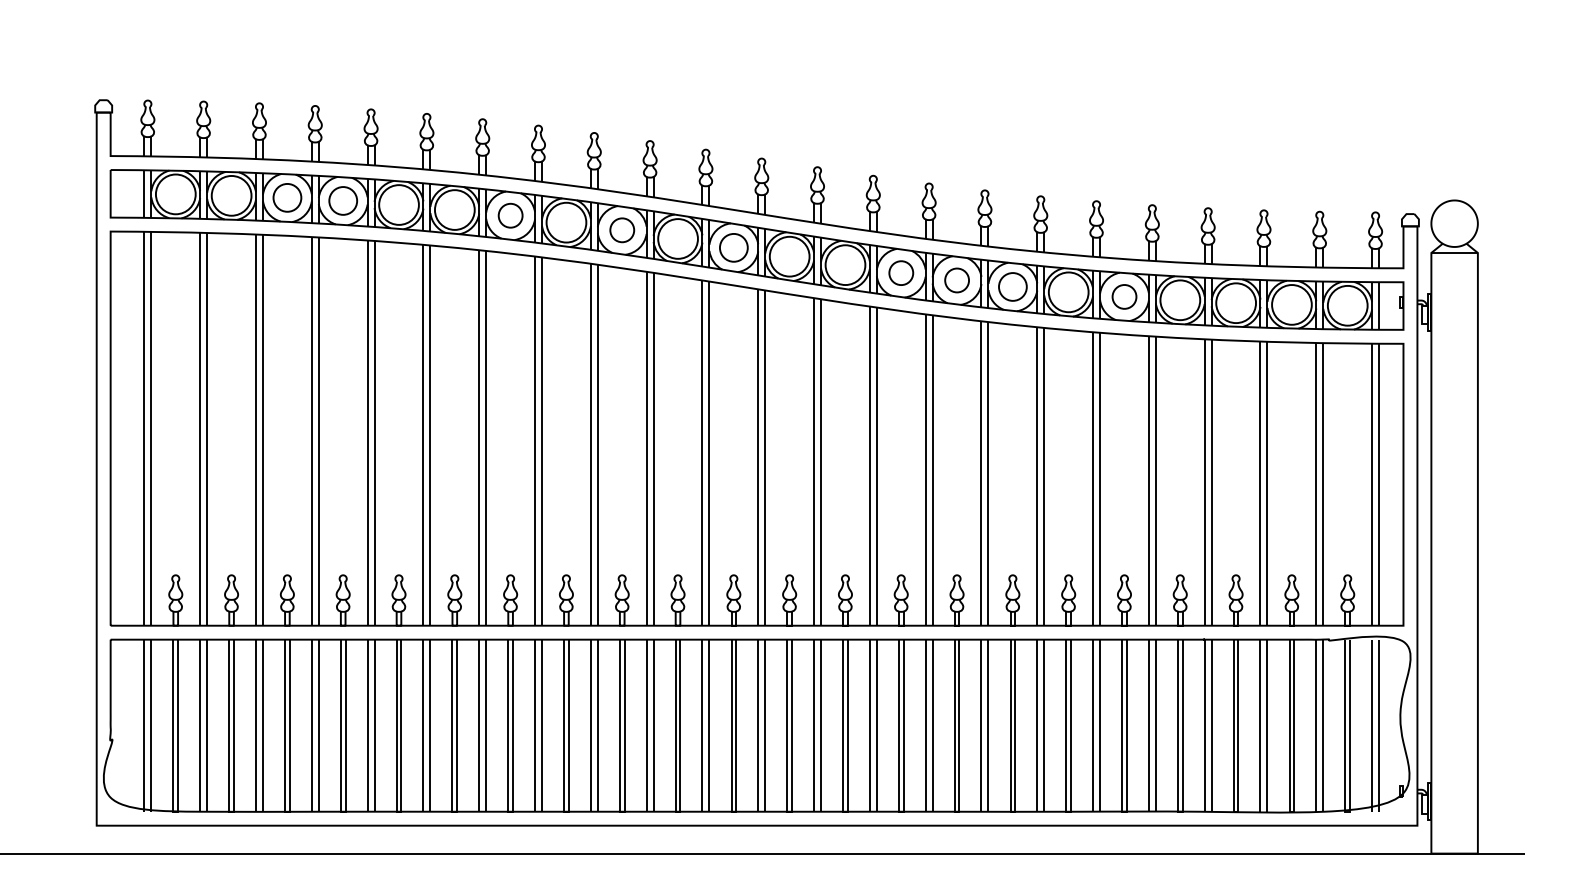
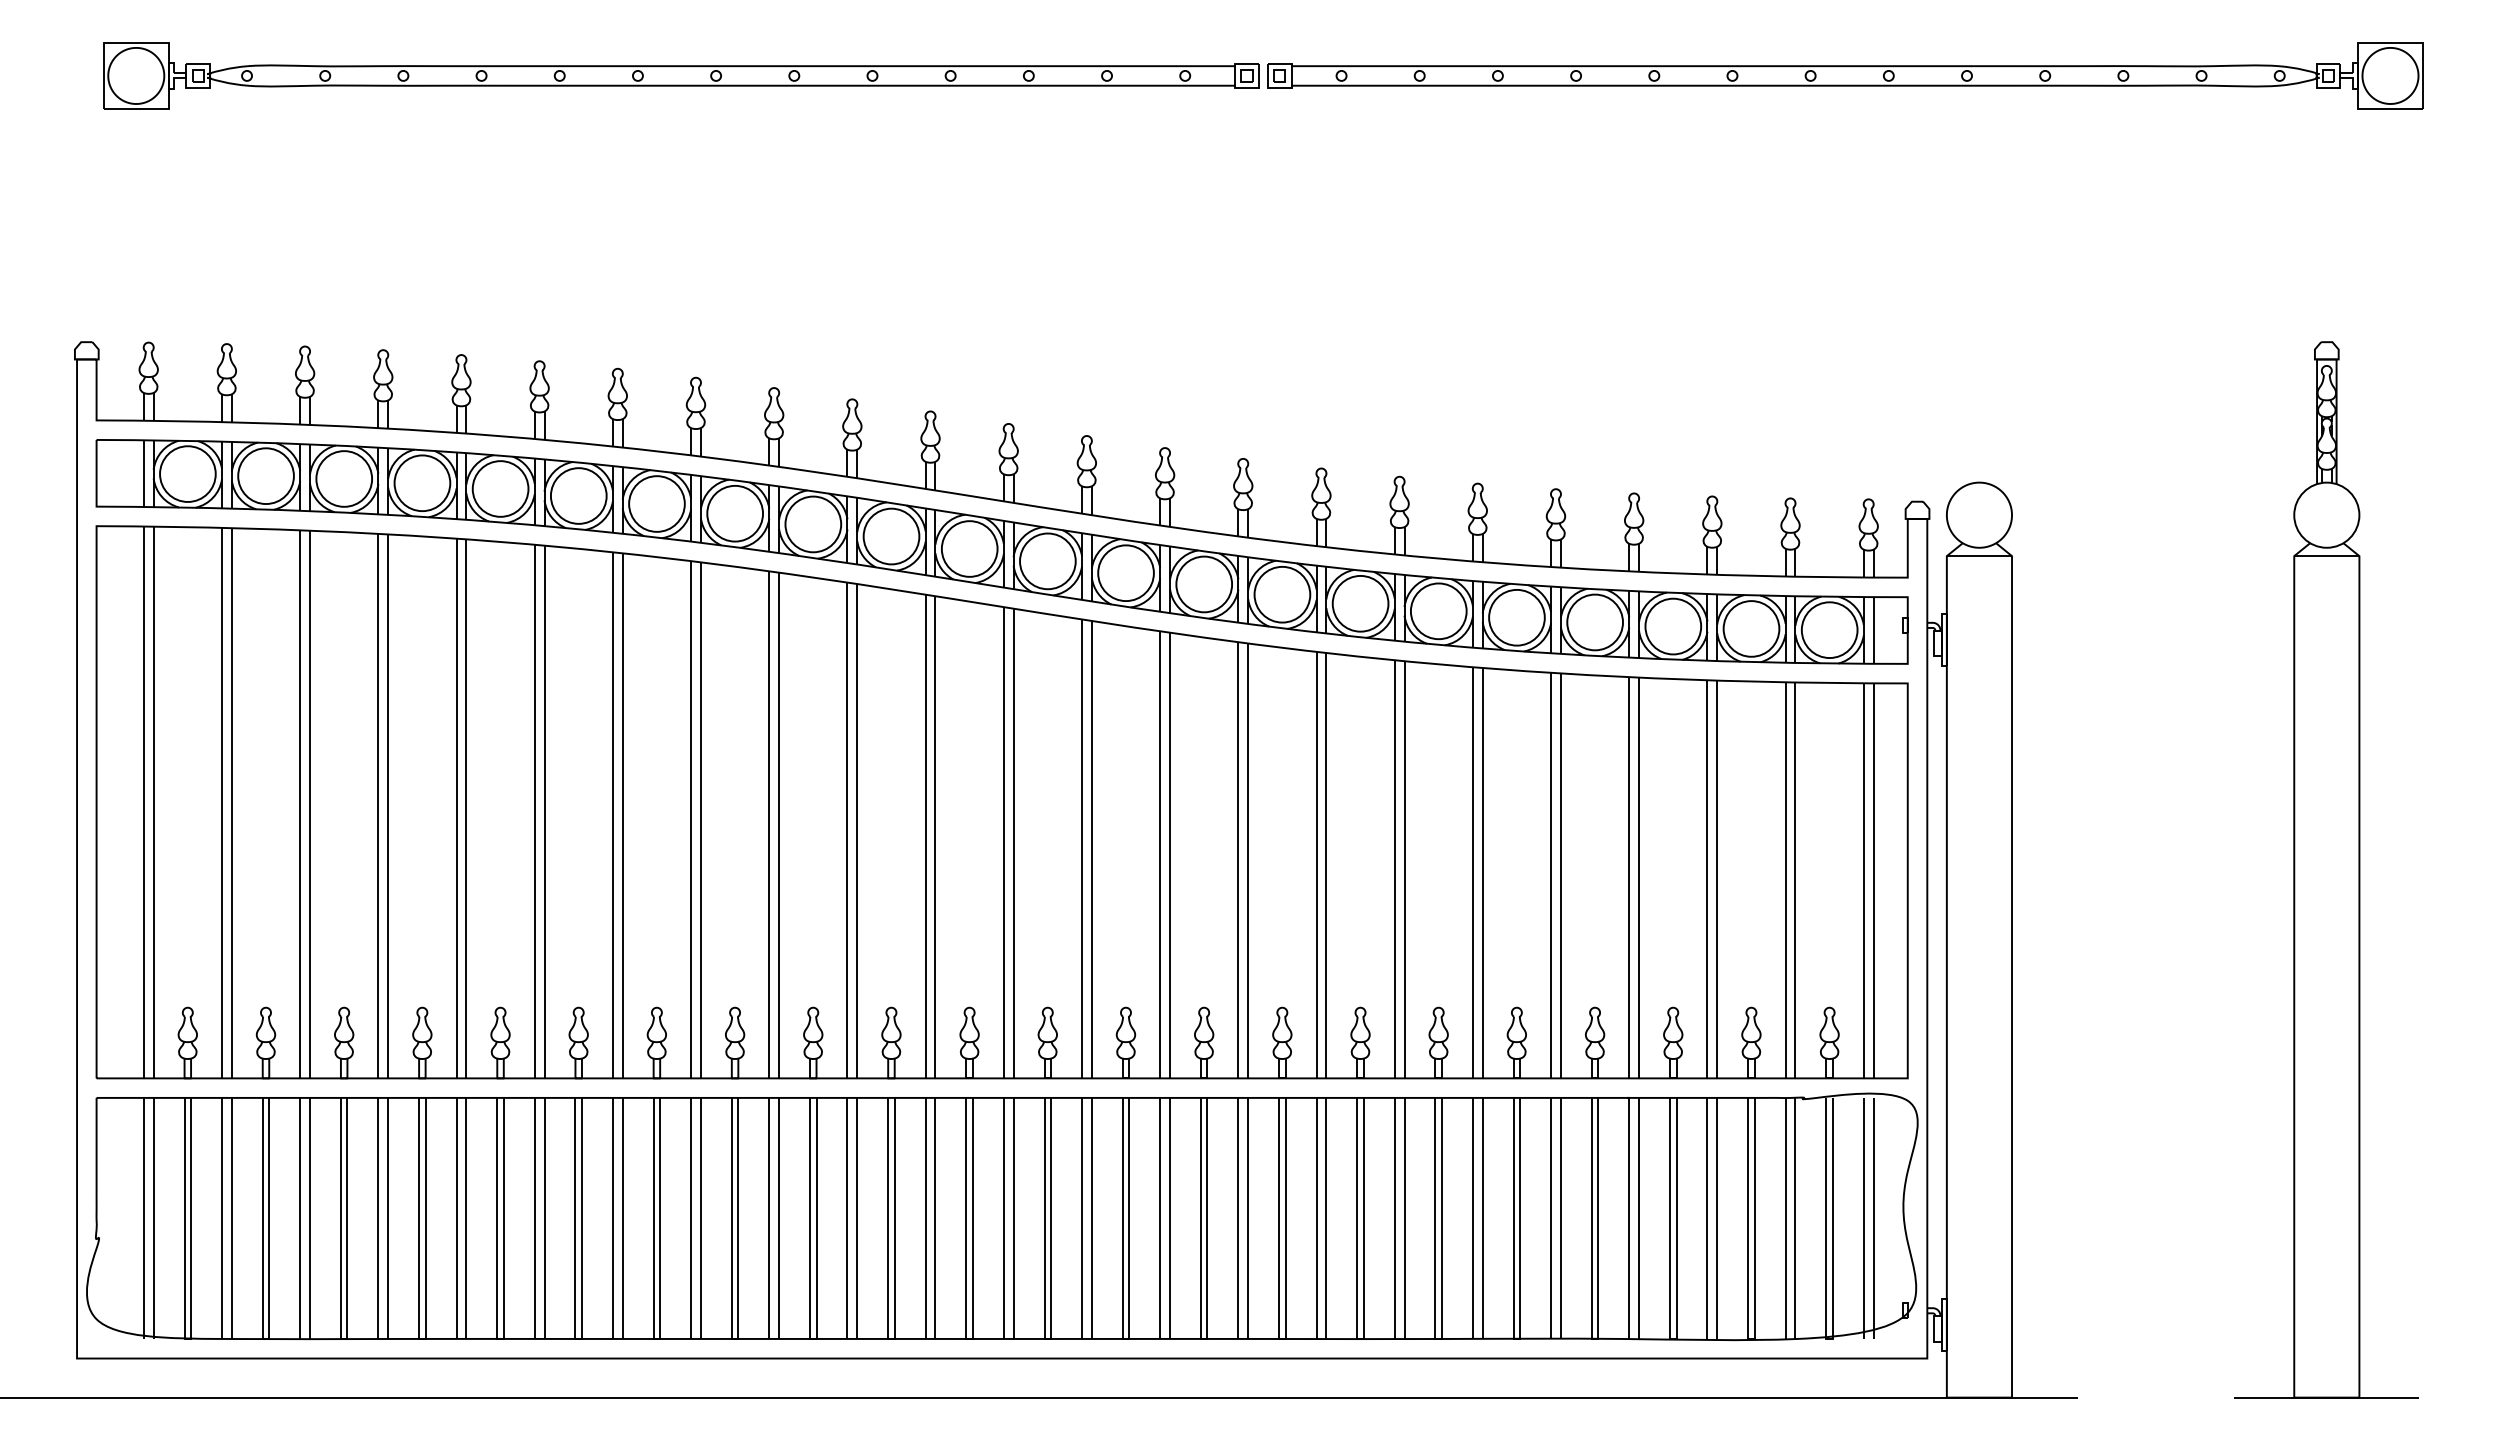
circle: (287, 197) -> (344, 478), size x1.43
circle: (343, 201) -> (422, 483), size x1.43
circle: (510, 215) -> (656, 503), size x1.67
circle: (622, 230) -> (813, 524), size x1.67
circle: (733, 247) -> (969, 548), size x1.43
circle: (901, 273) -> (1204, 584), size x1.67
circle: (957, 280) -> (1282, 594), size x1.67
circle: (1012, 286) -> (1360, 603), size x1.43
circle: (1124, 296) -> (1516, 617), size x1.67

